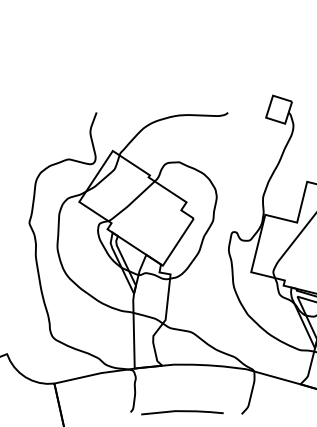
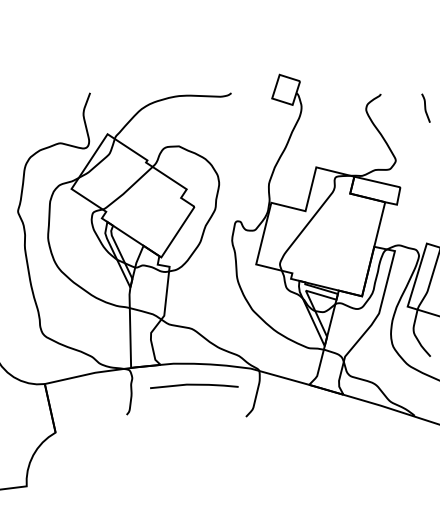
line: (182, 411) -> (194, 385), moved

